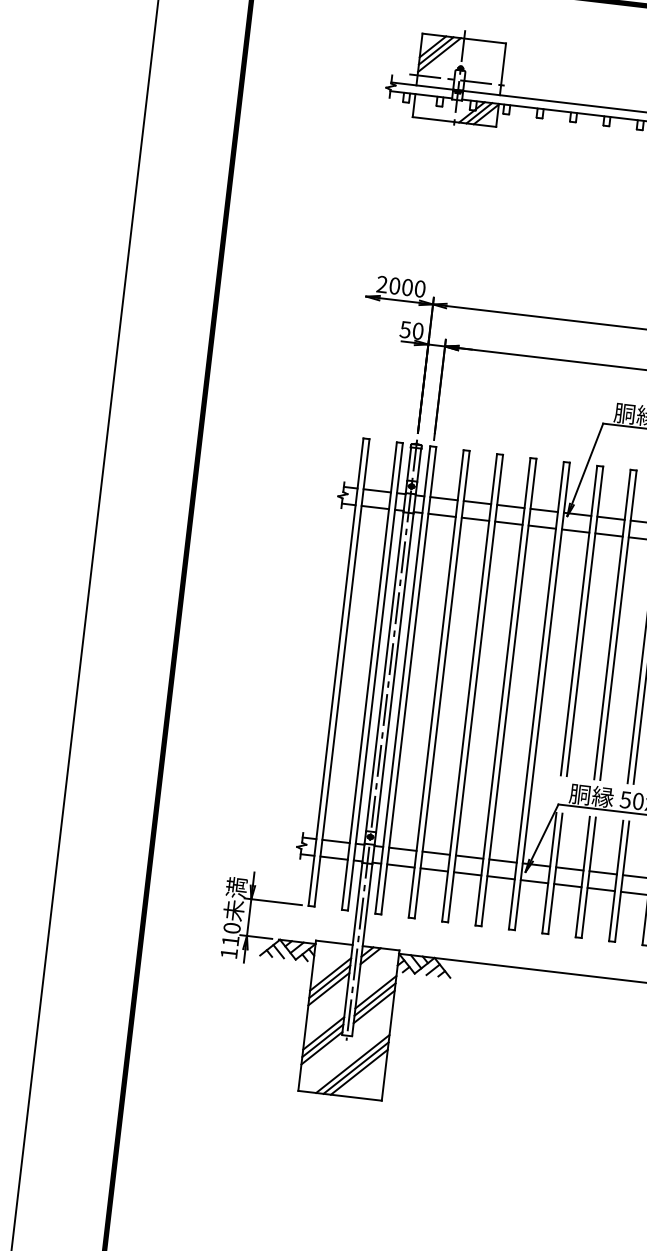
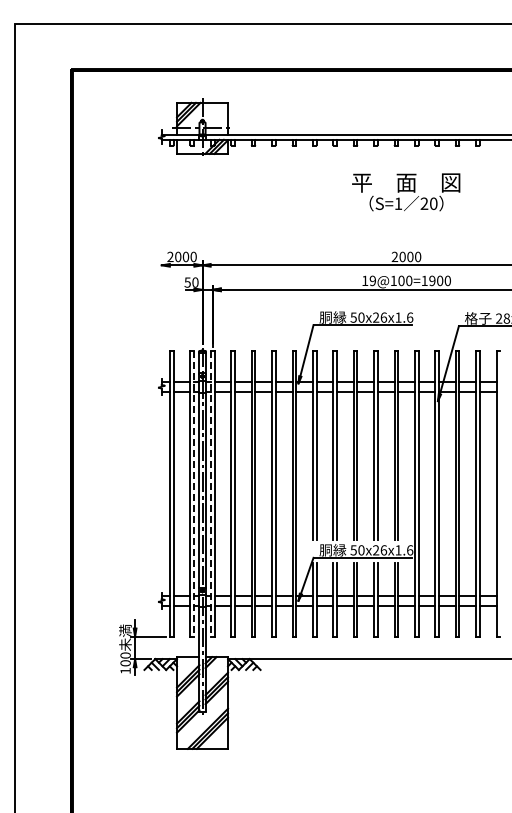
line: (376, 676) -> (194, 493), solid -> dashed
line: (402, 679) -> (210, 493), solid -> dashed
text: (230, 941) -> (125, 663), 110 -> 100

